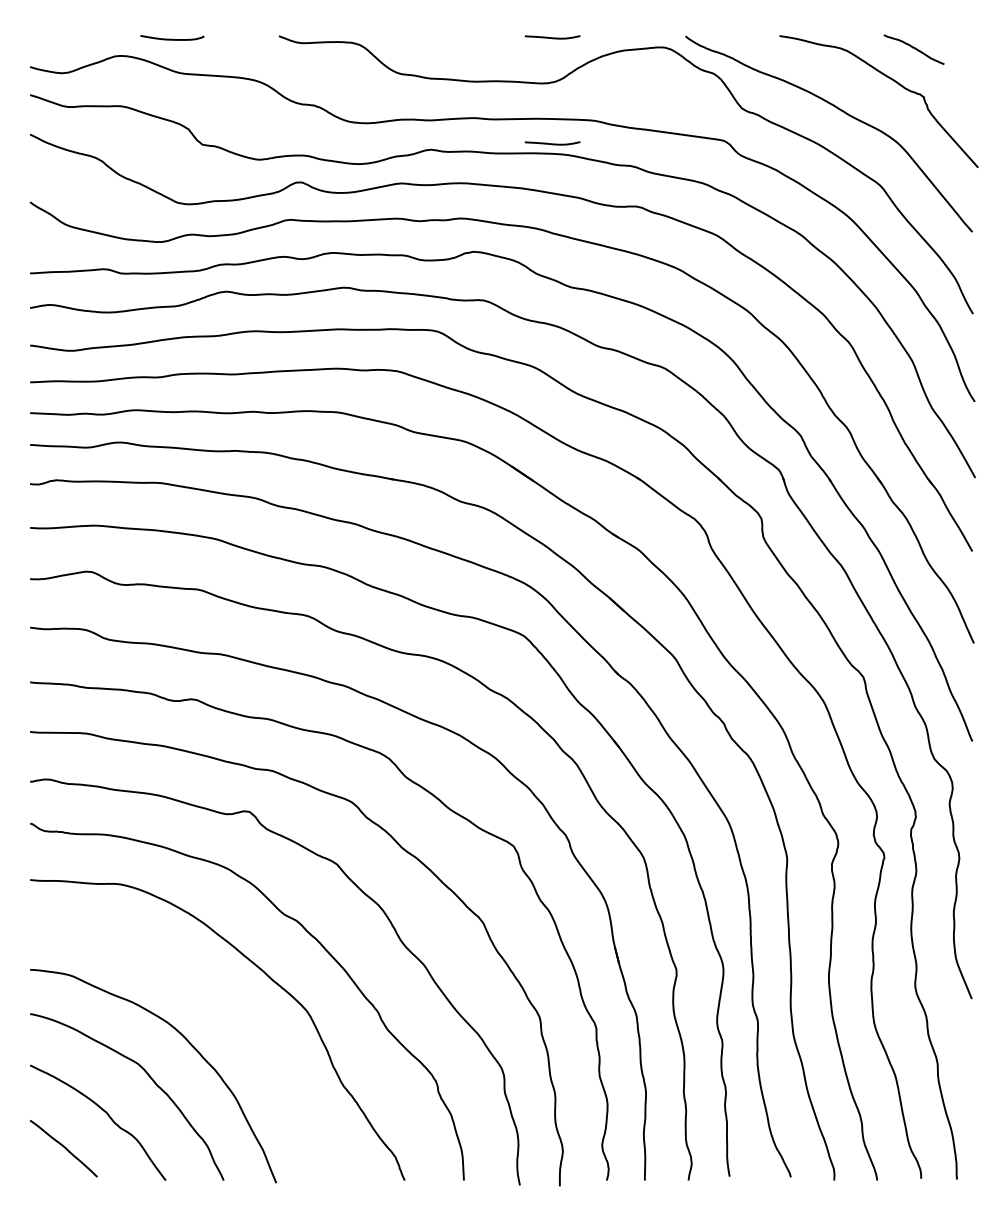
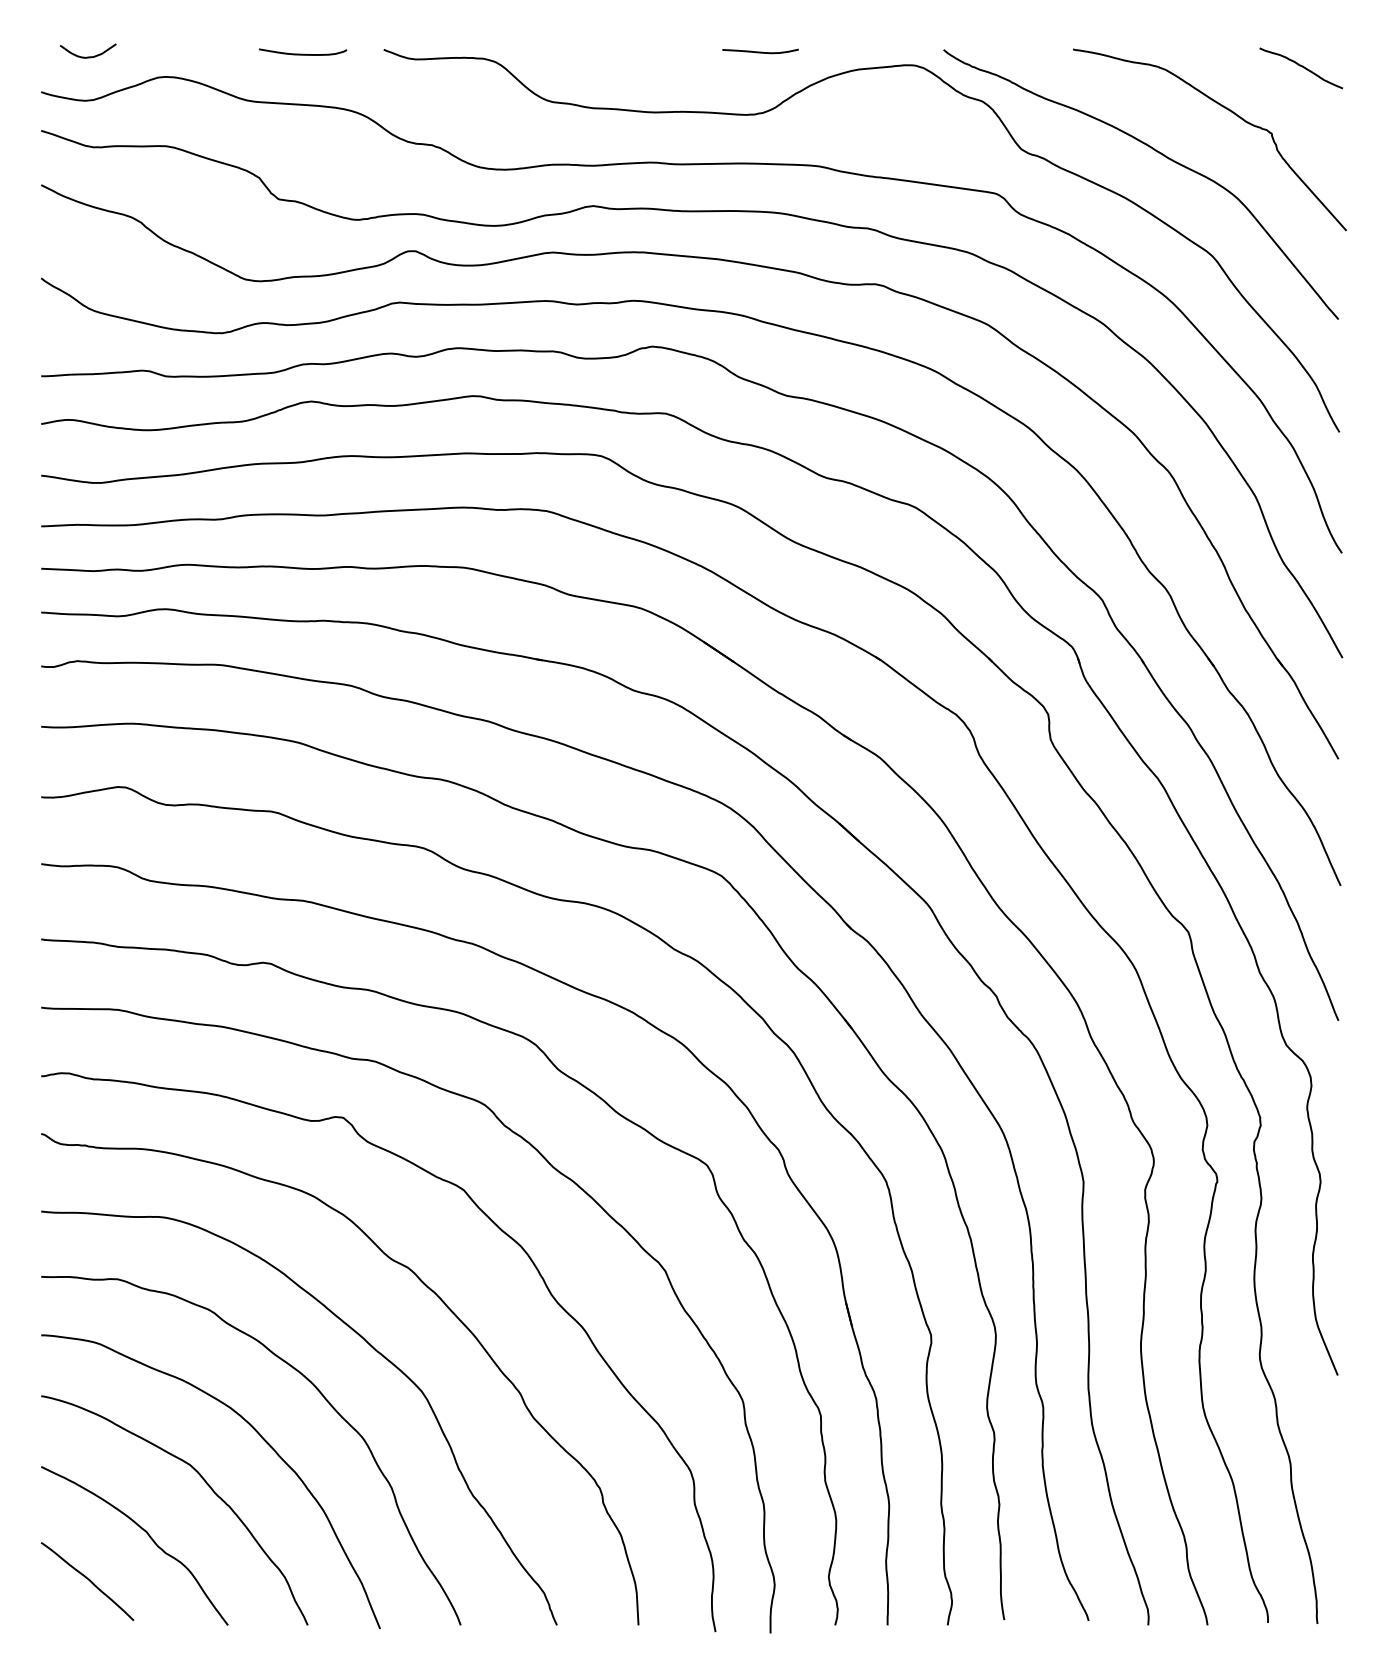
curve: (172, 38) -> (303, 53), moved
curve: (64, 41) -> (88, 56), added
curve: (914, 49) -> (1302, 67), moved
curve: (552, 143) -> (760, 197), removed
curve: (232, 1012) -> (320, 1394), added

